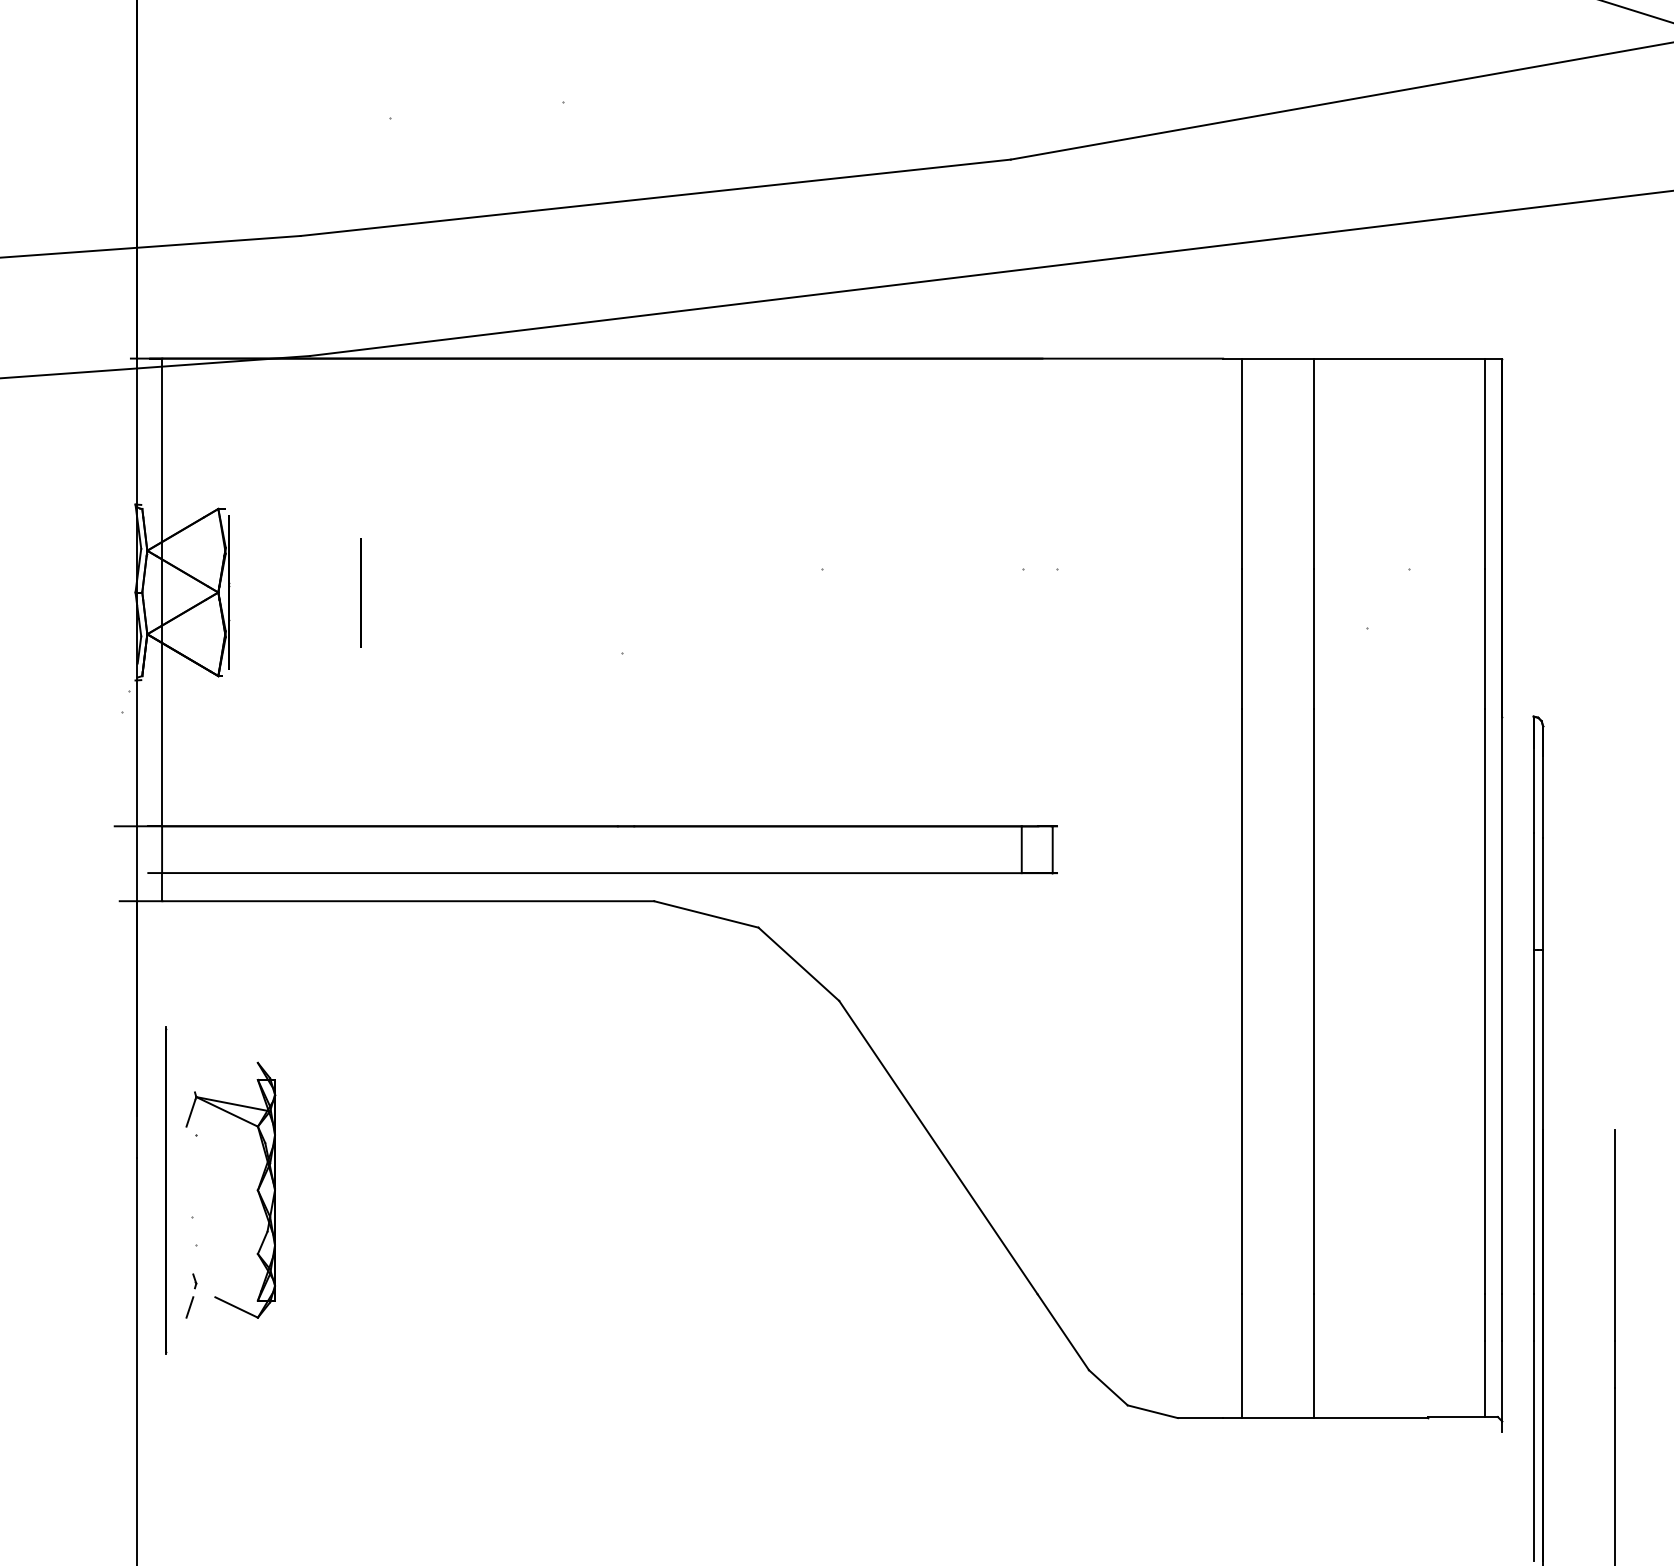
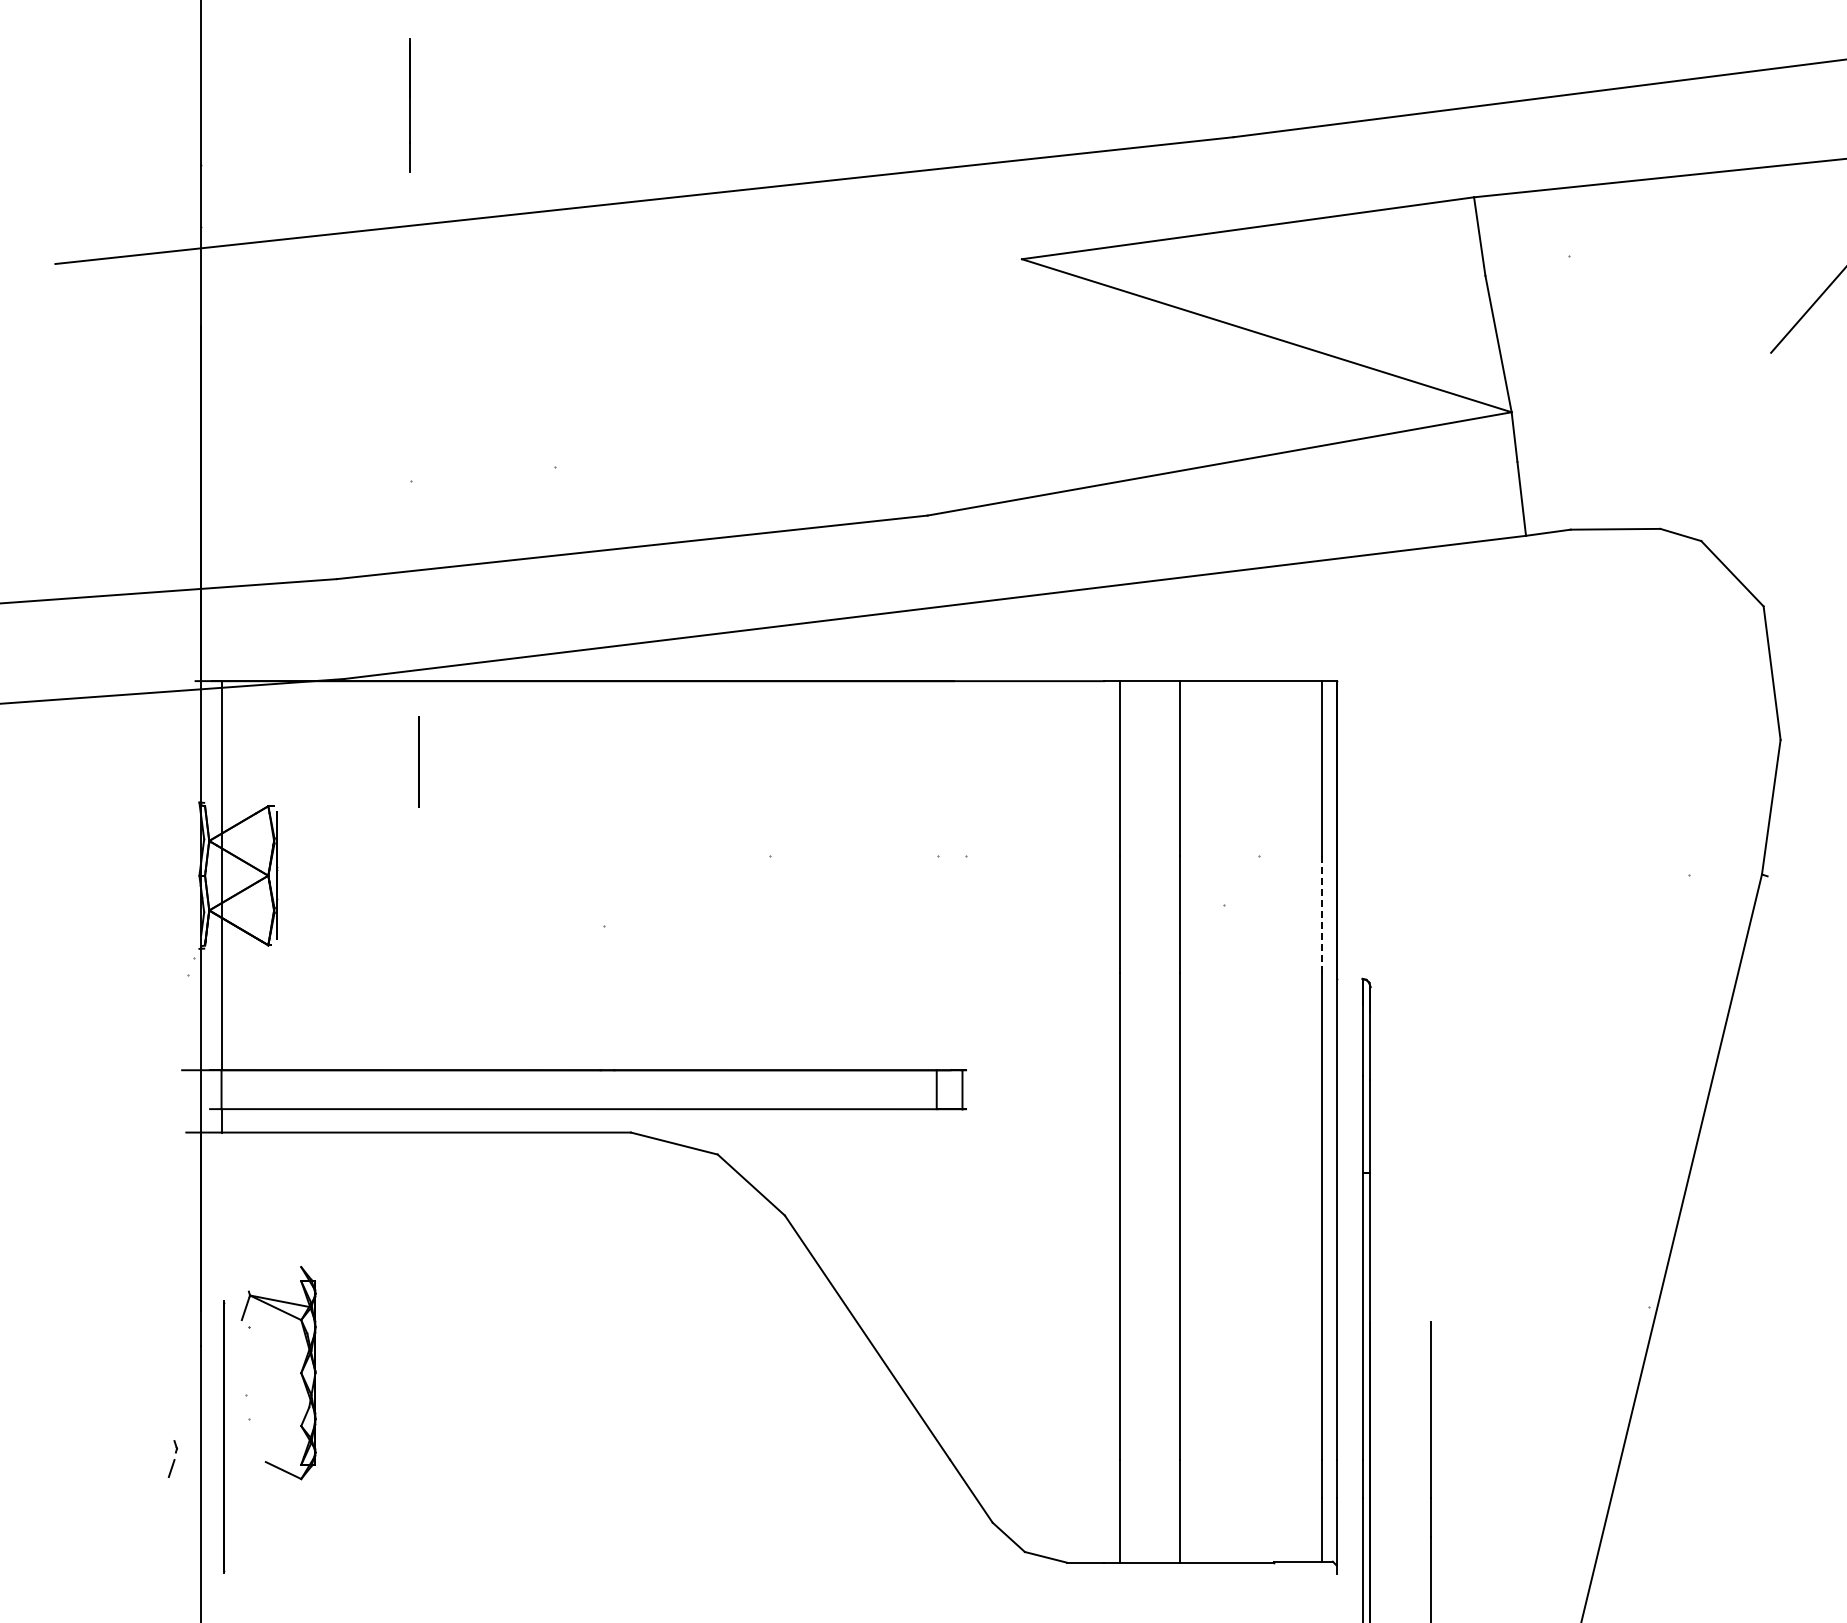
line: (360, 592) -> (418, 761), moved
line: (1484, 640) -> (1321, 915), solid -> dashed
line: (165, 1189) -> (224, 1436), moved
part: (190, 1295) -> (172, 1458), moved

